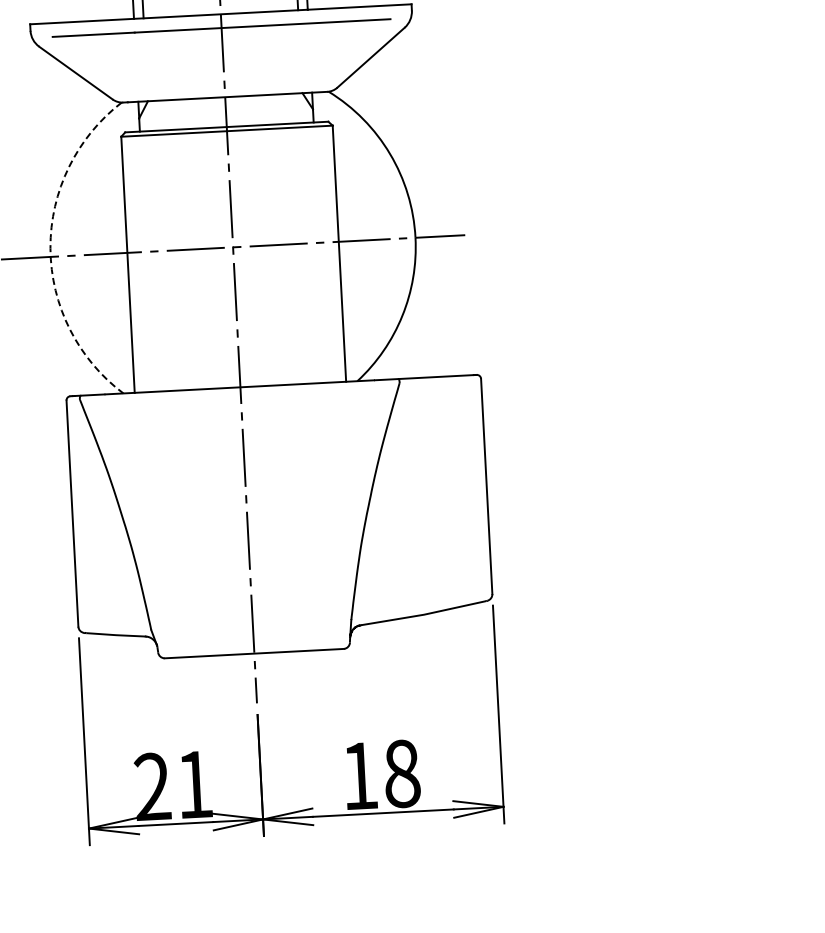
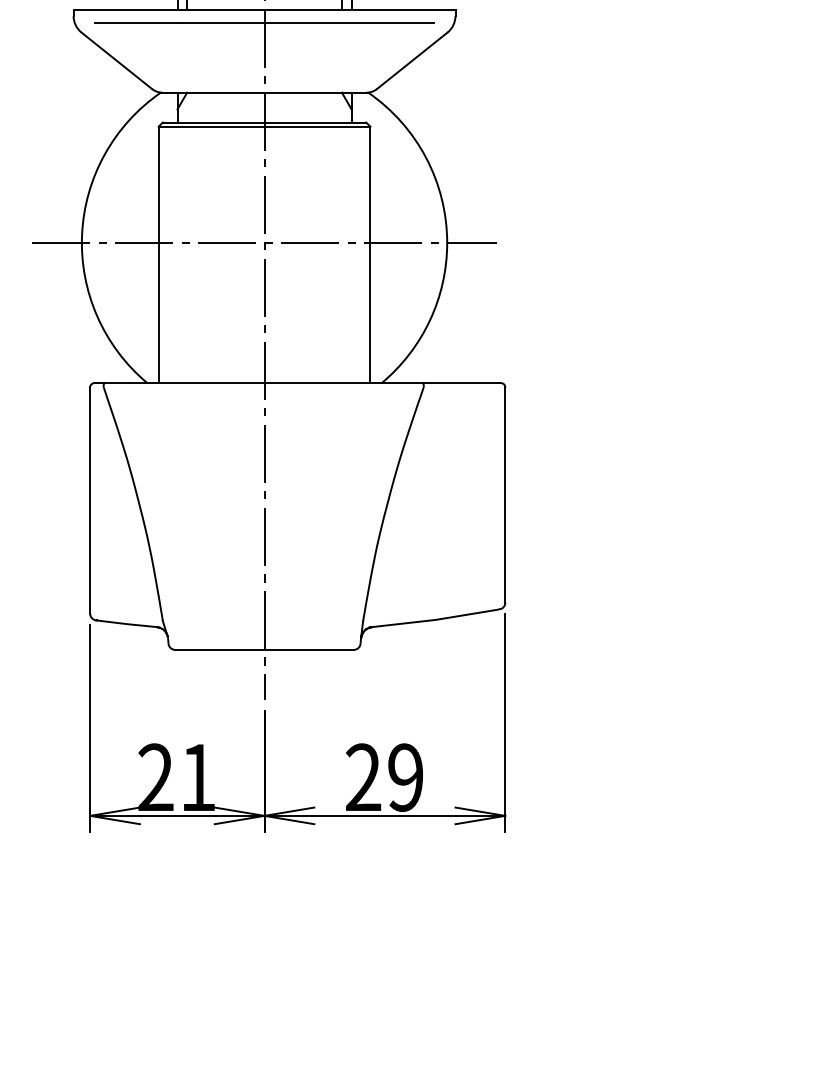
arc: (50, 248) -> (82, 234), dashed -> solid
text: (380, 774) -> (384, 777), 18 -> 29

